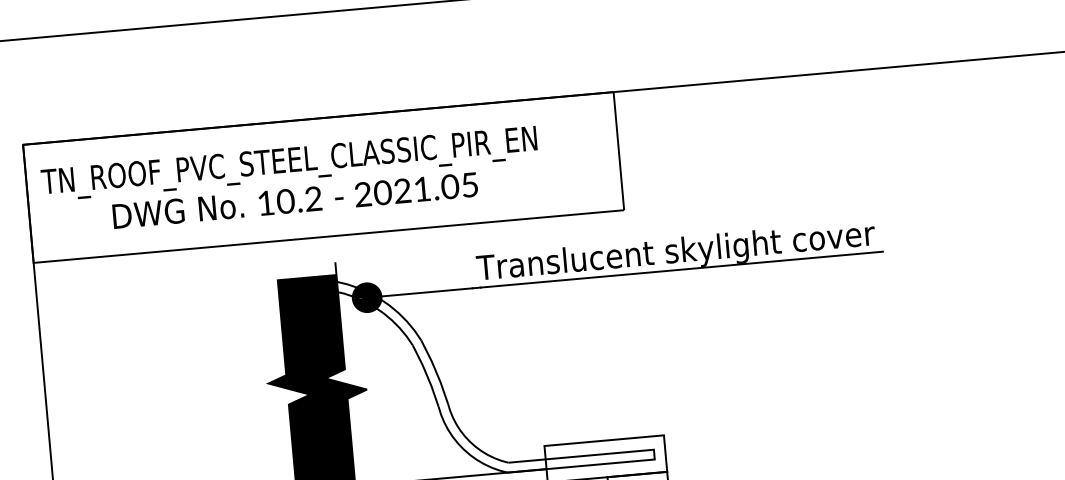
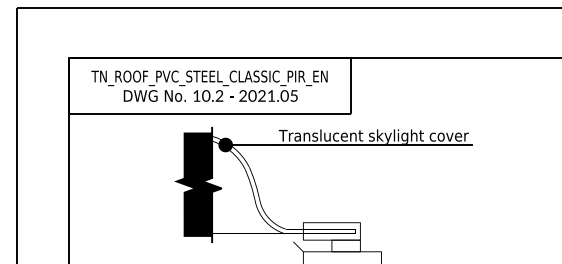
text: (290, 178) -> (209, 85), moved

